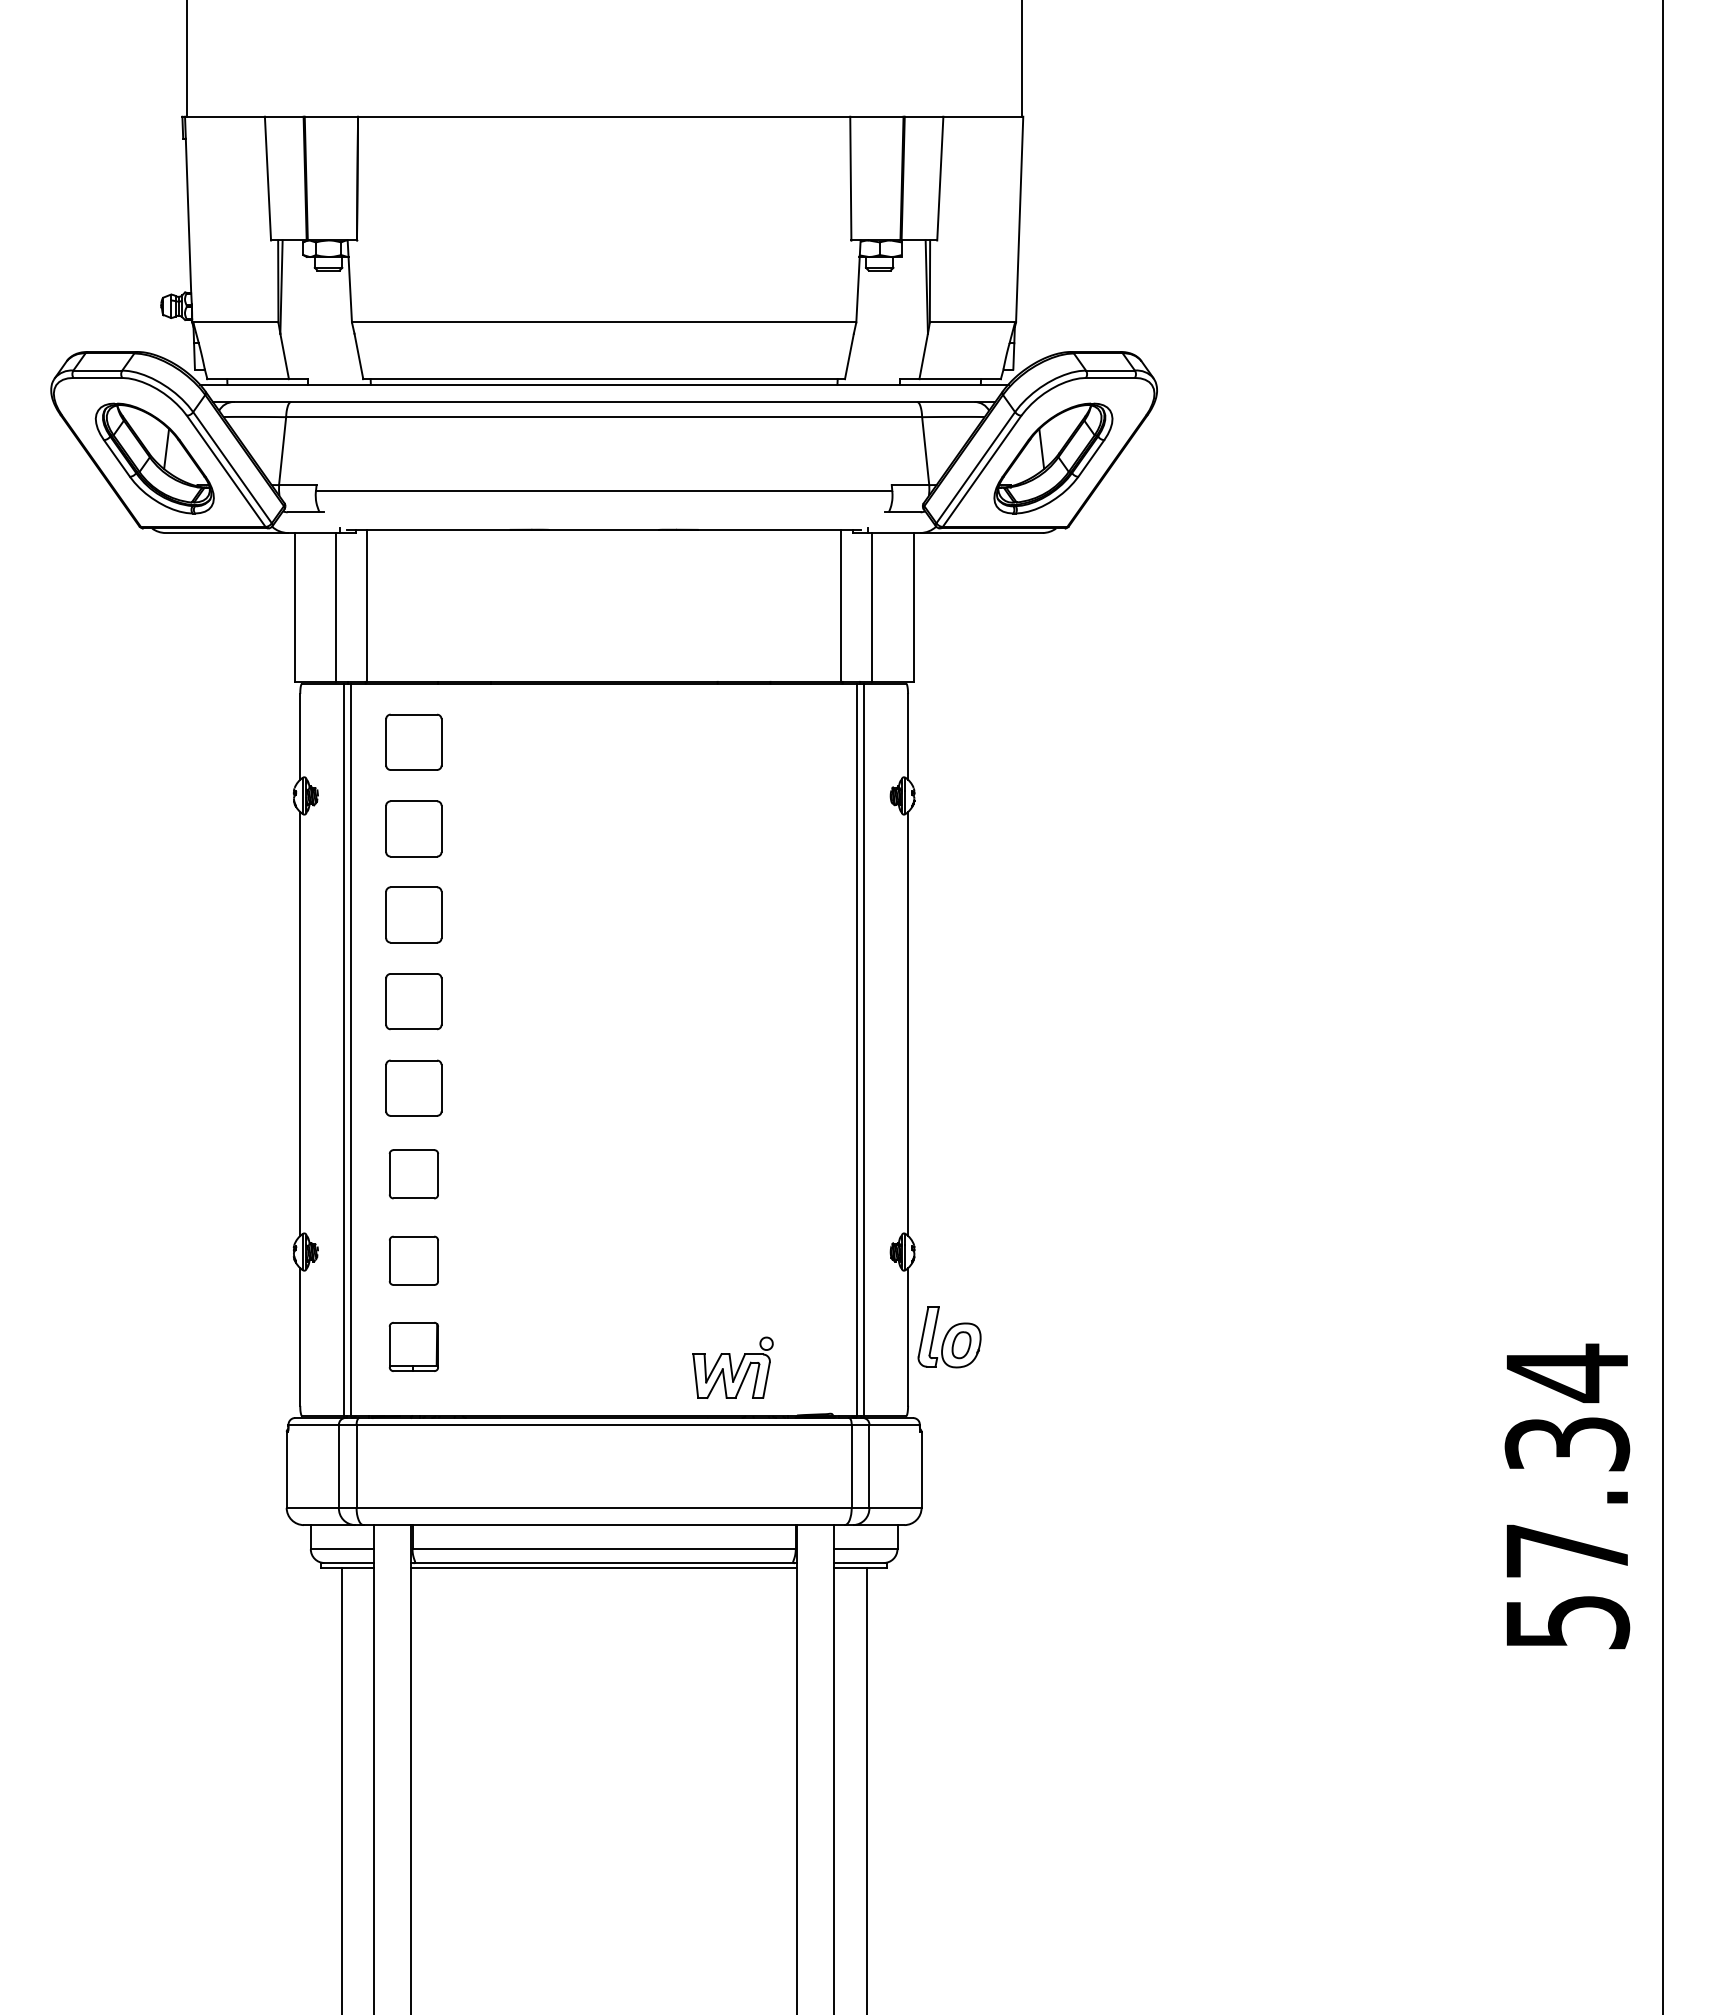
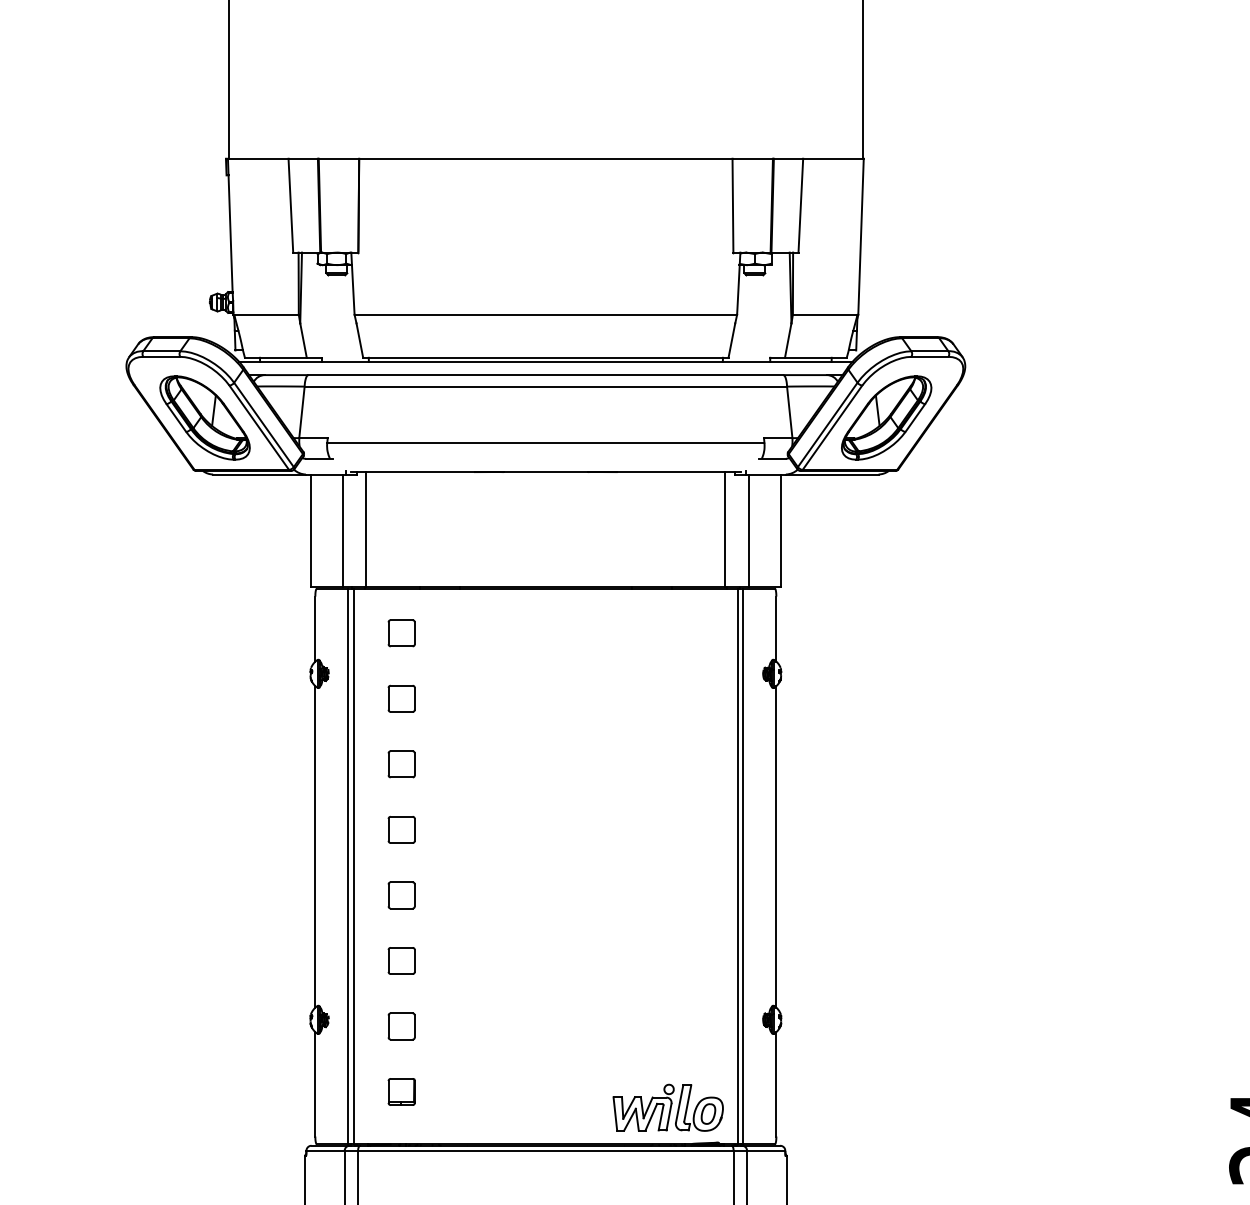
part: (414, 742) -> (402, 633), size x0.62
part: (414, 828) -> (402, 698), size x0.62
part: (414, 915) -> (402, 764), size x0.62
part: (414, 1001) -> (402, 829), size x0.62
part: (414, 1087) -> (402, 895), size x0.62
part: (414, 1174) -> (402, 961), size x0.71
part: (414, 1260) -> (402, 1026), size x0.71
part: (949, 1337) -> (699, 1108), moved
part: (414, 1347) -> (402, 1092), size x0.71

